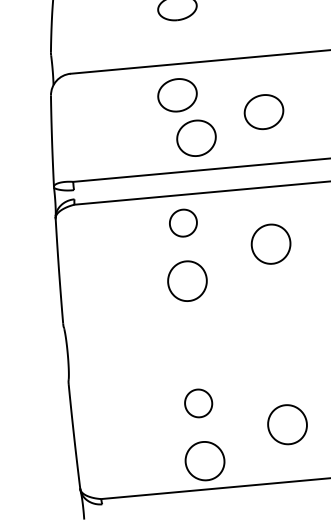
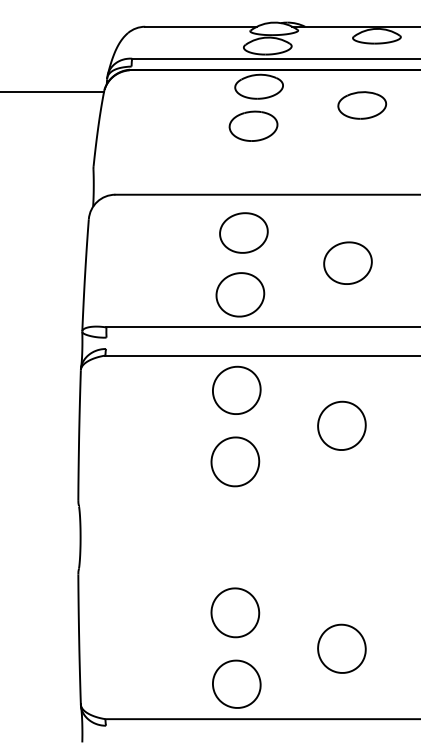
part: (196, 138) -> (240, 294), moved
part: (183, 222) -> (236, 389), size x1.43
part: (198, 403) -> (235, 612), size x1.43

